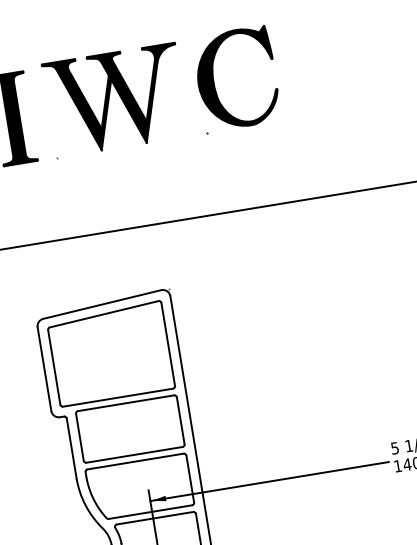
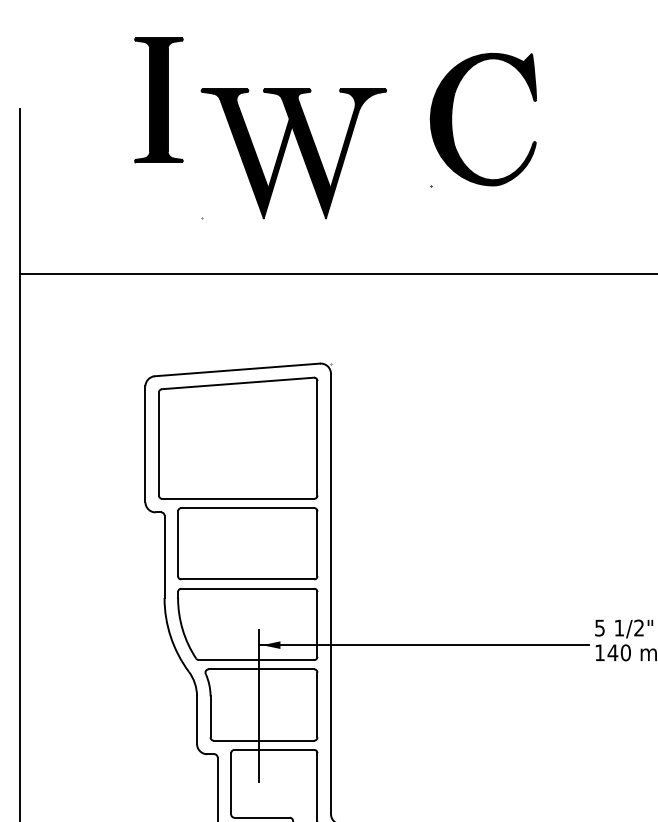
part: (214, 82) -> (452, 119), moved
part: (120, 97) -> (300, 151), moved

